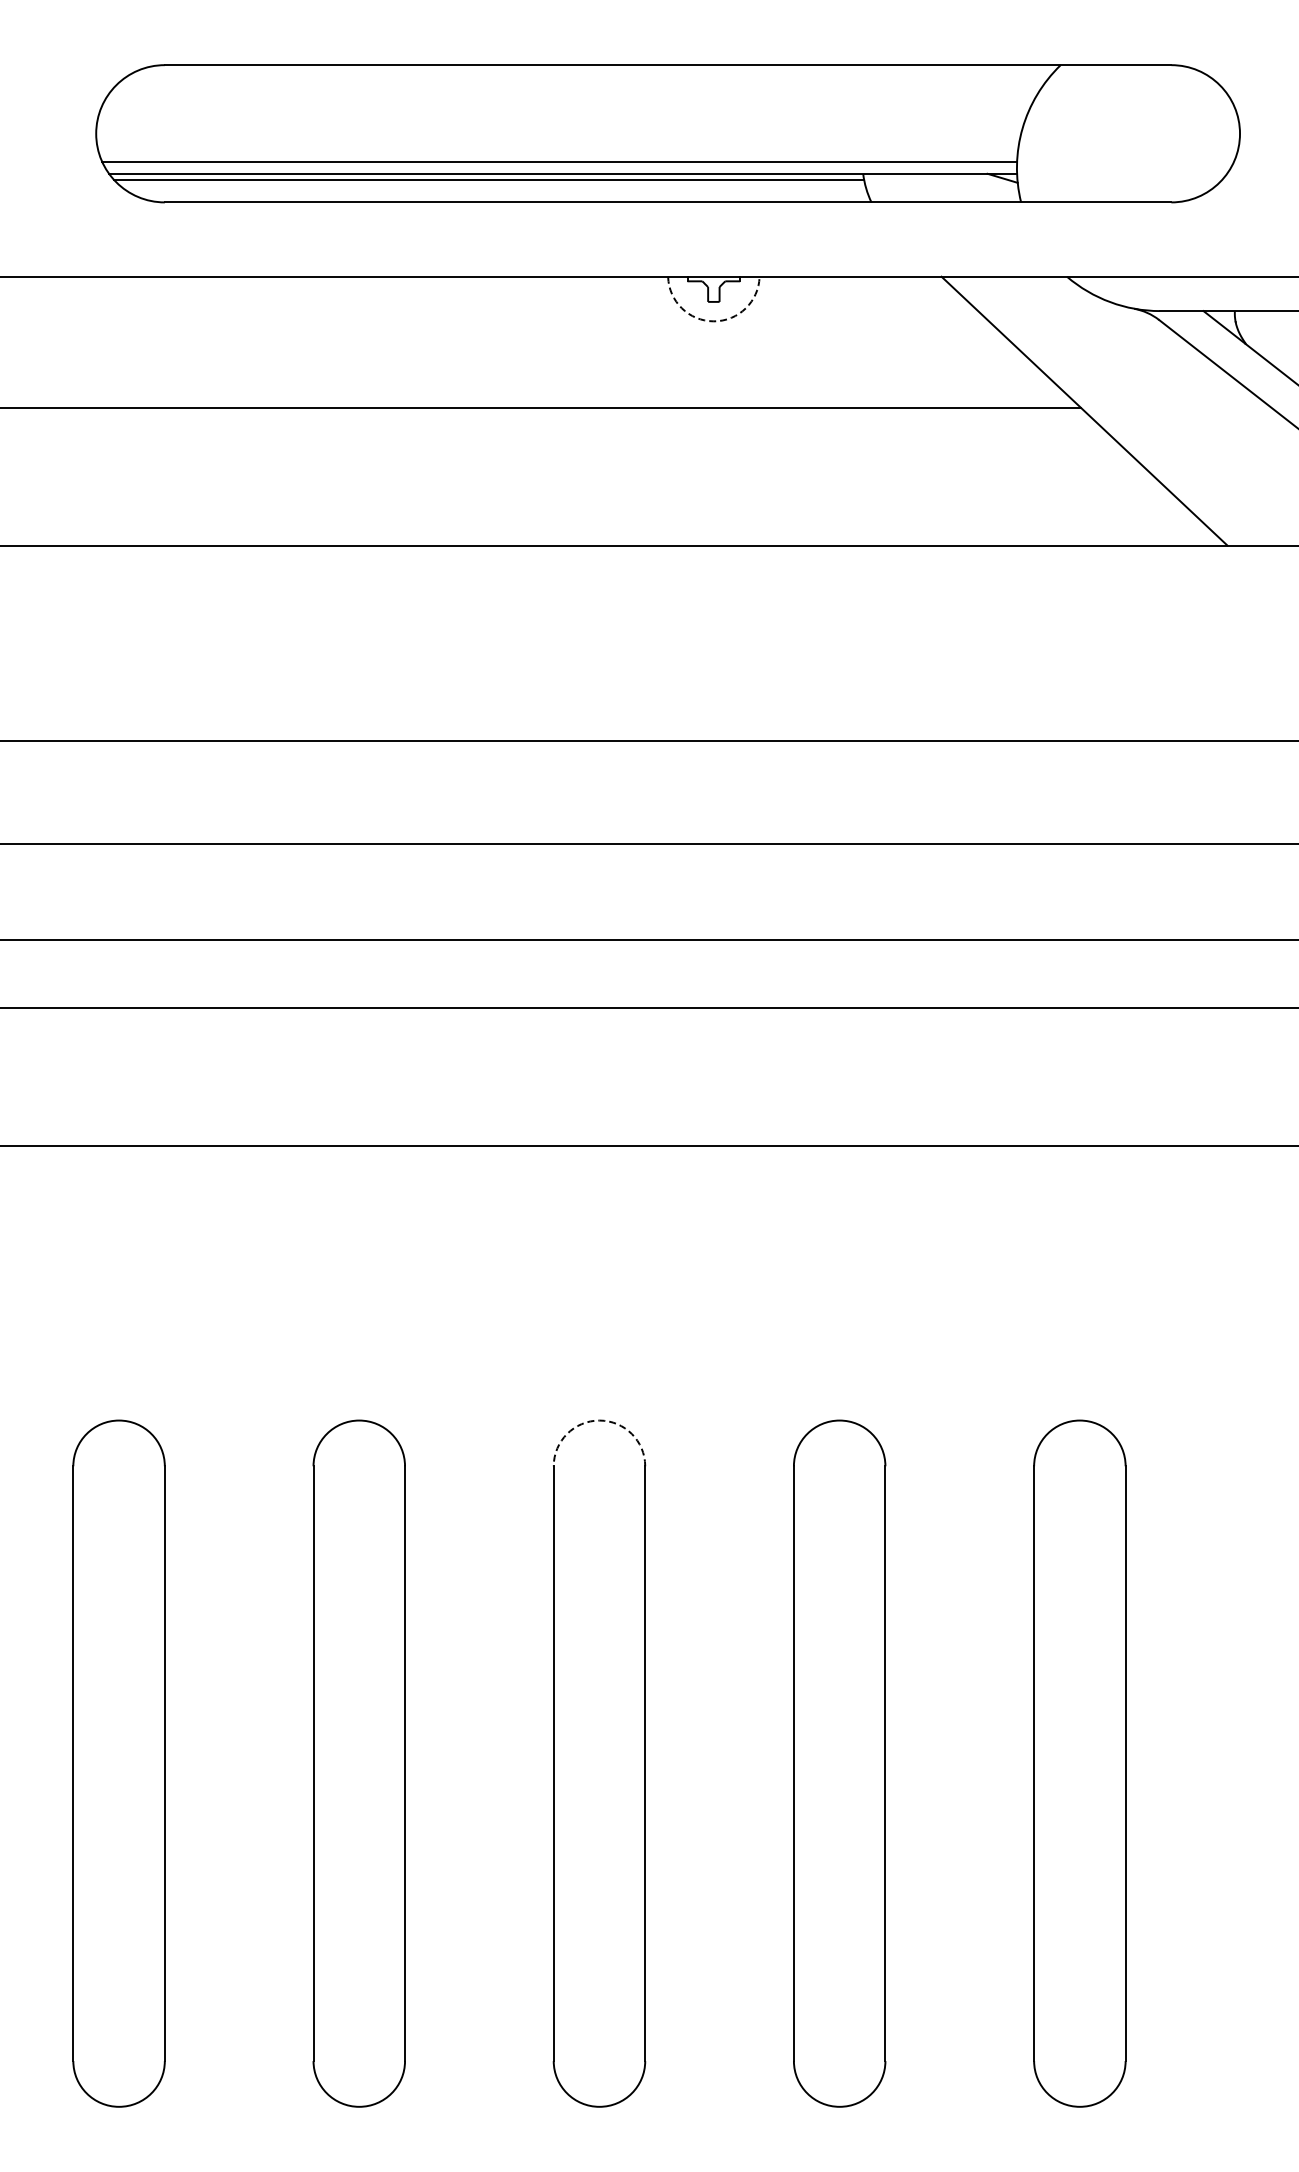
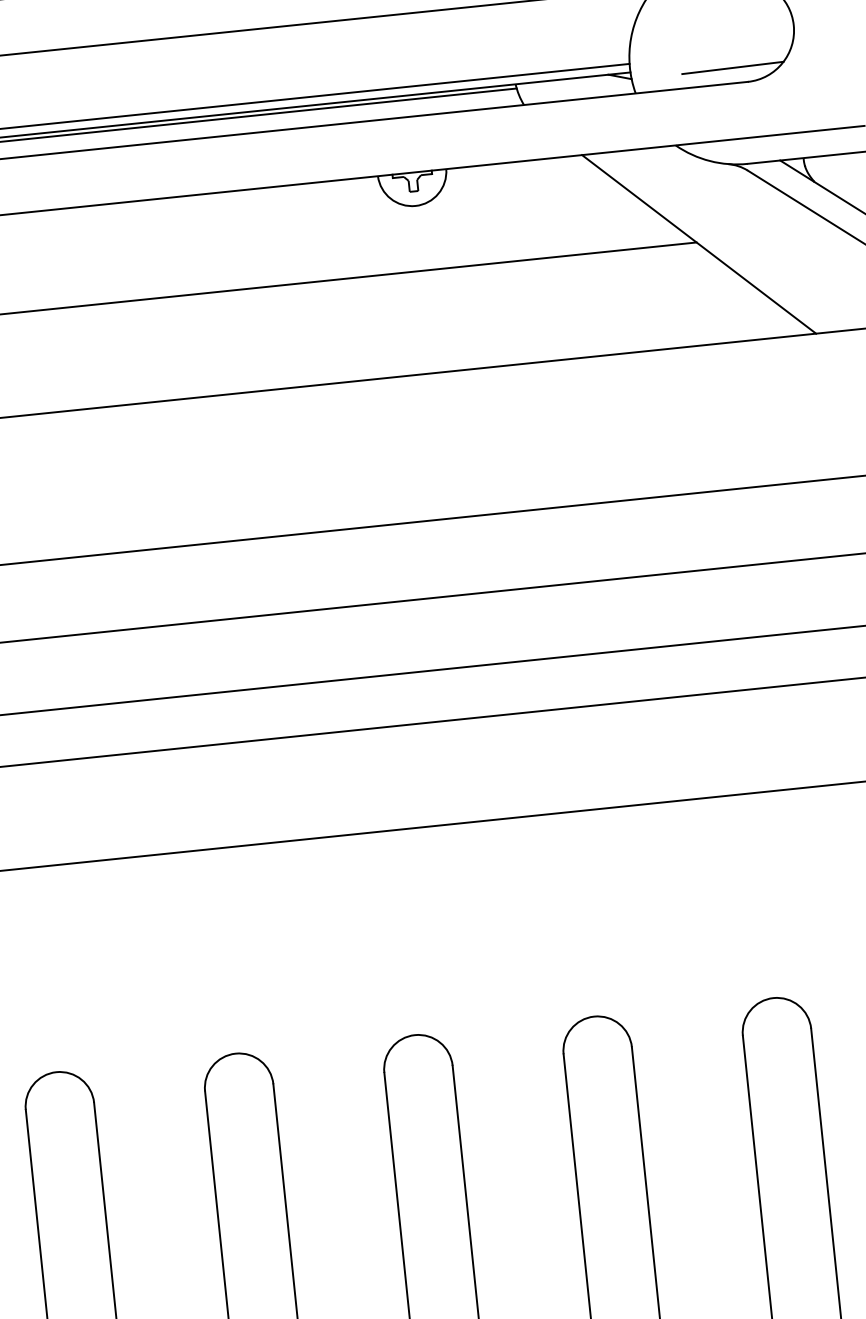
line: (1153, 181) -> (732, 67), added
arc: (713, 321) -> (415, 206), dashed -> solid
arc: (599, 1420) -> (414, 1035), dashed -> solid

